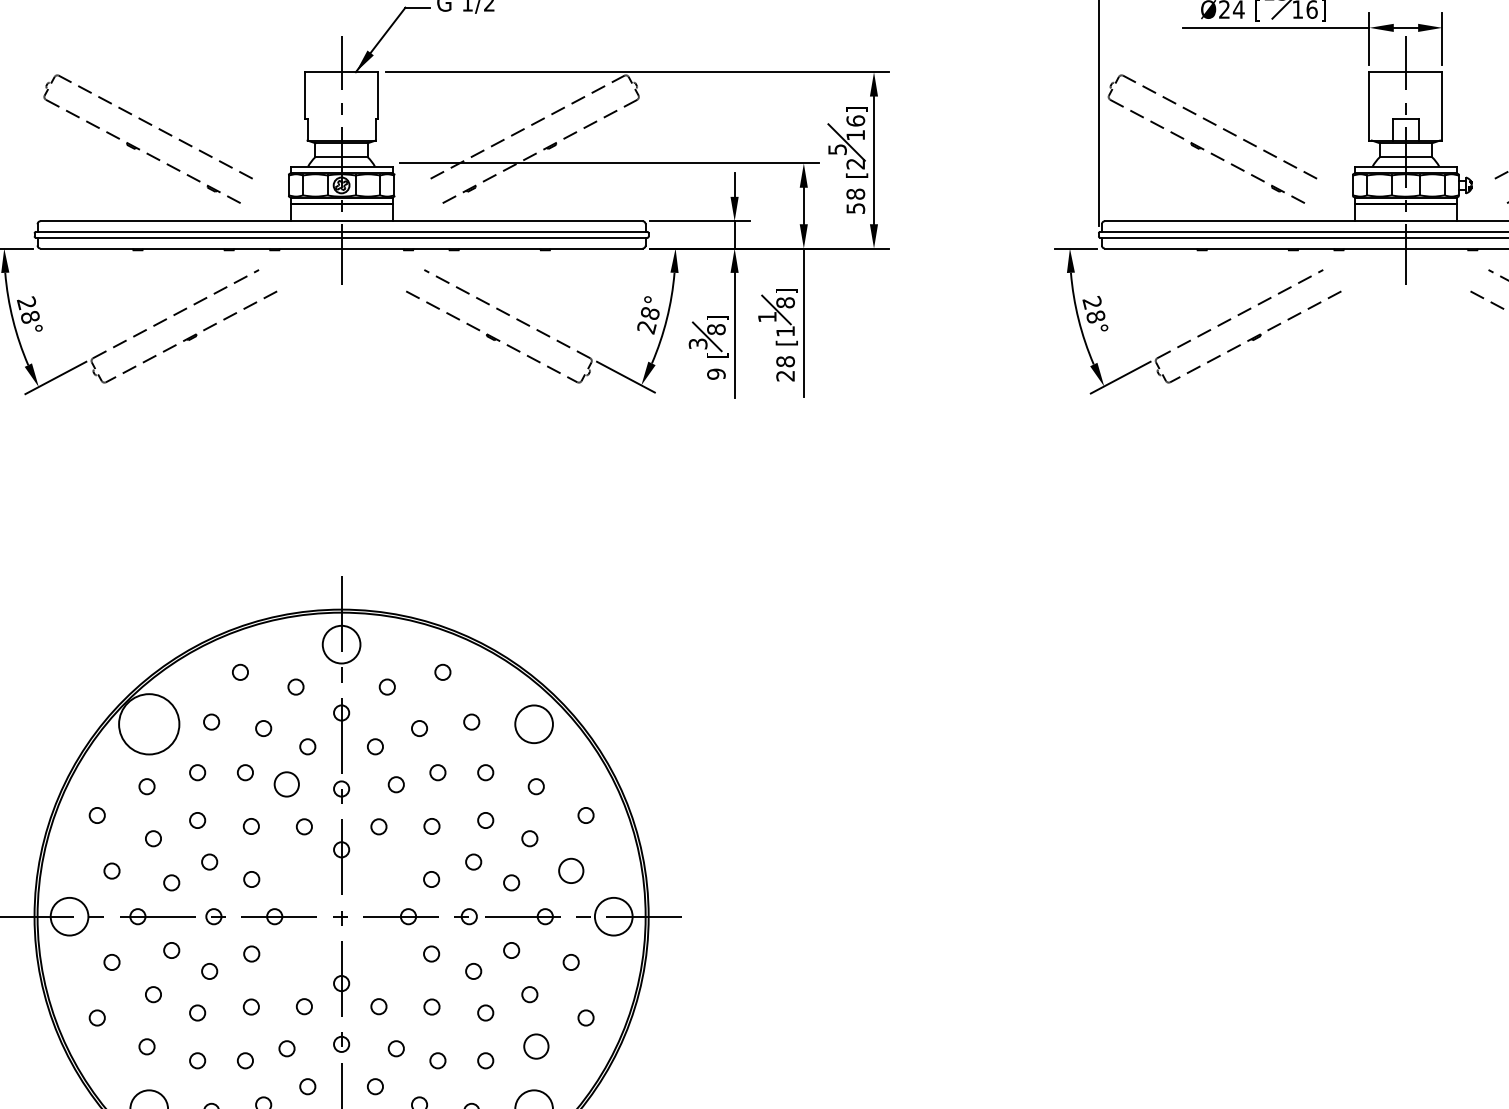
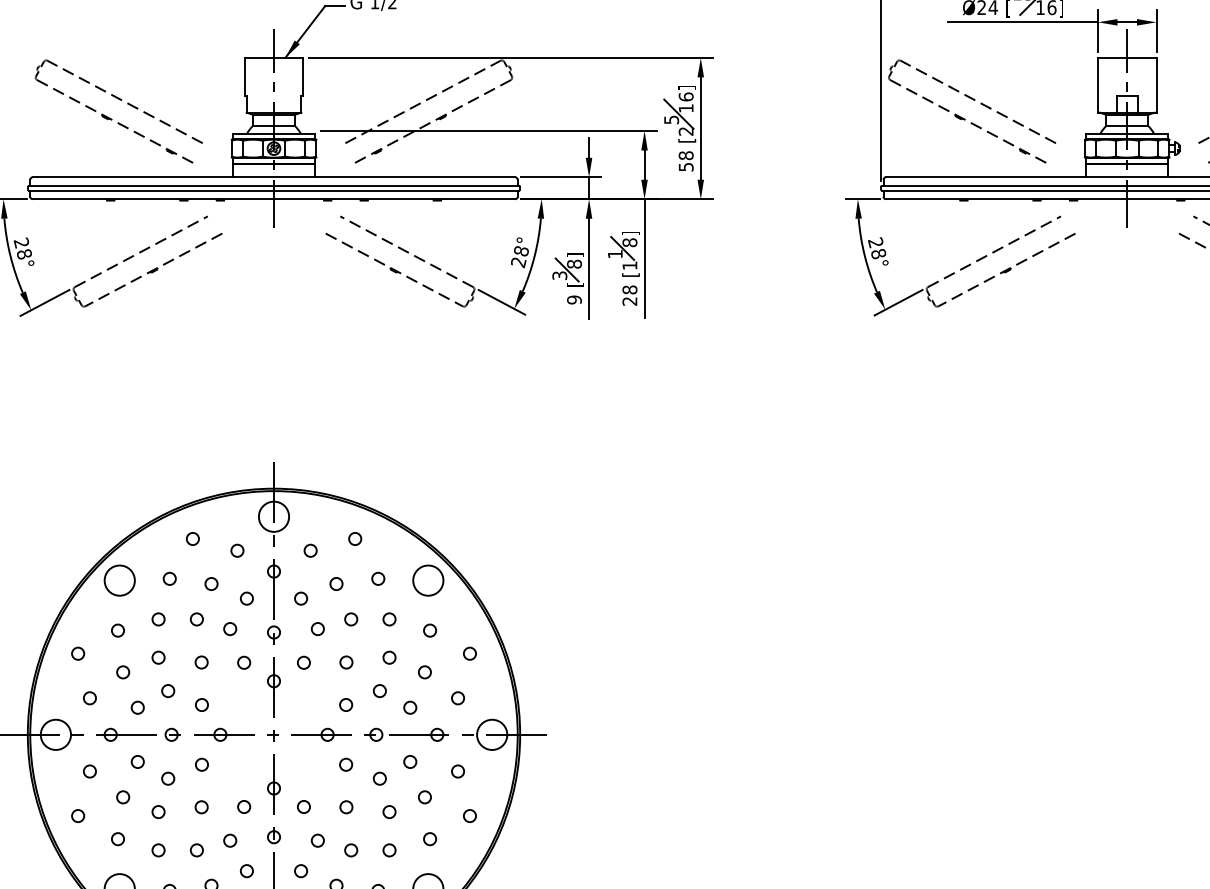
circle: (148, 724) -> (119, 580), size x0.62
circle: (287, 785) -> (230, 629), size x0.62
circle: (570, 871) -> (457, 698), size x0.62
circle: (535, 1047) -> (429, 839), size x0.62

